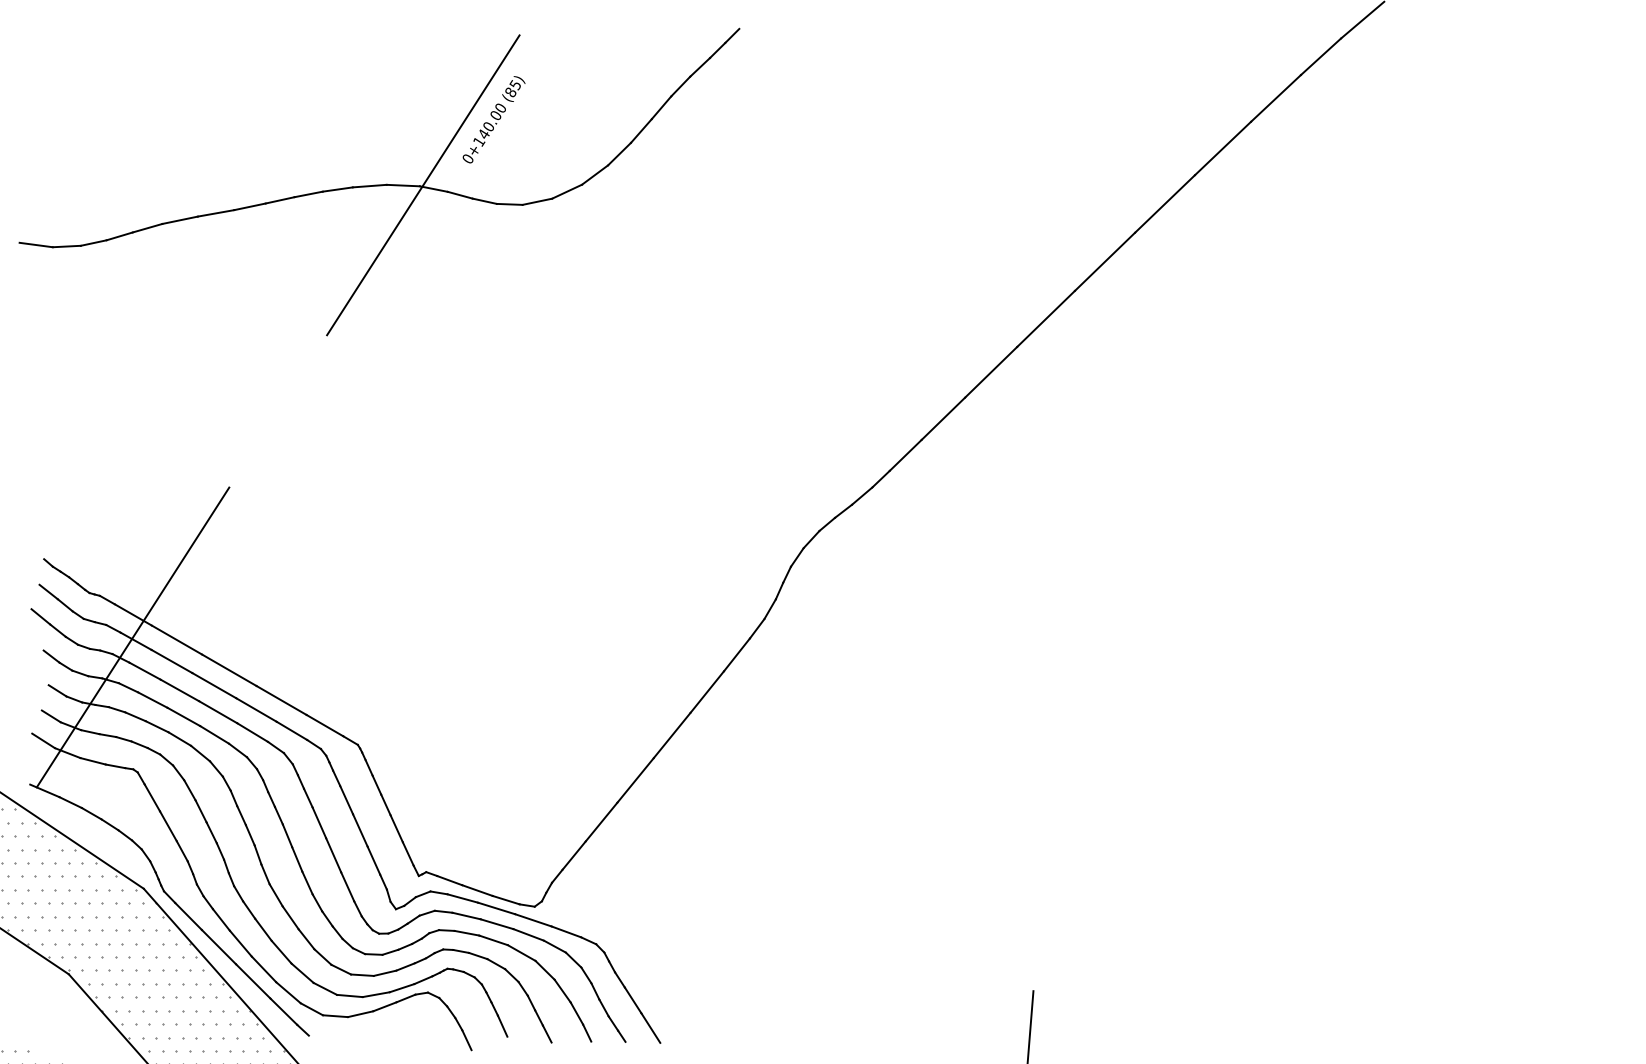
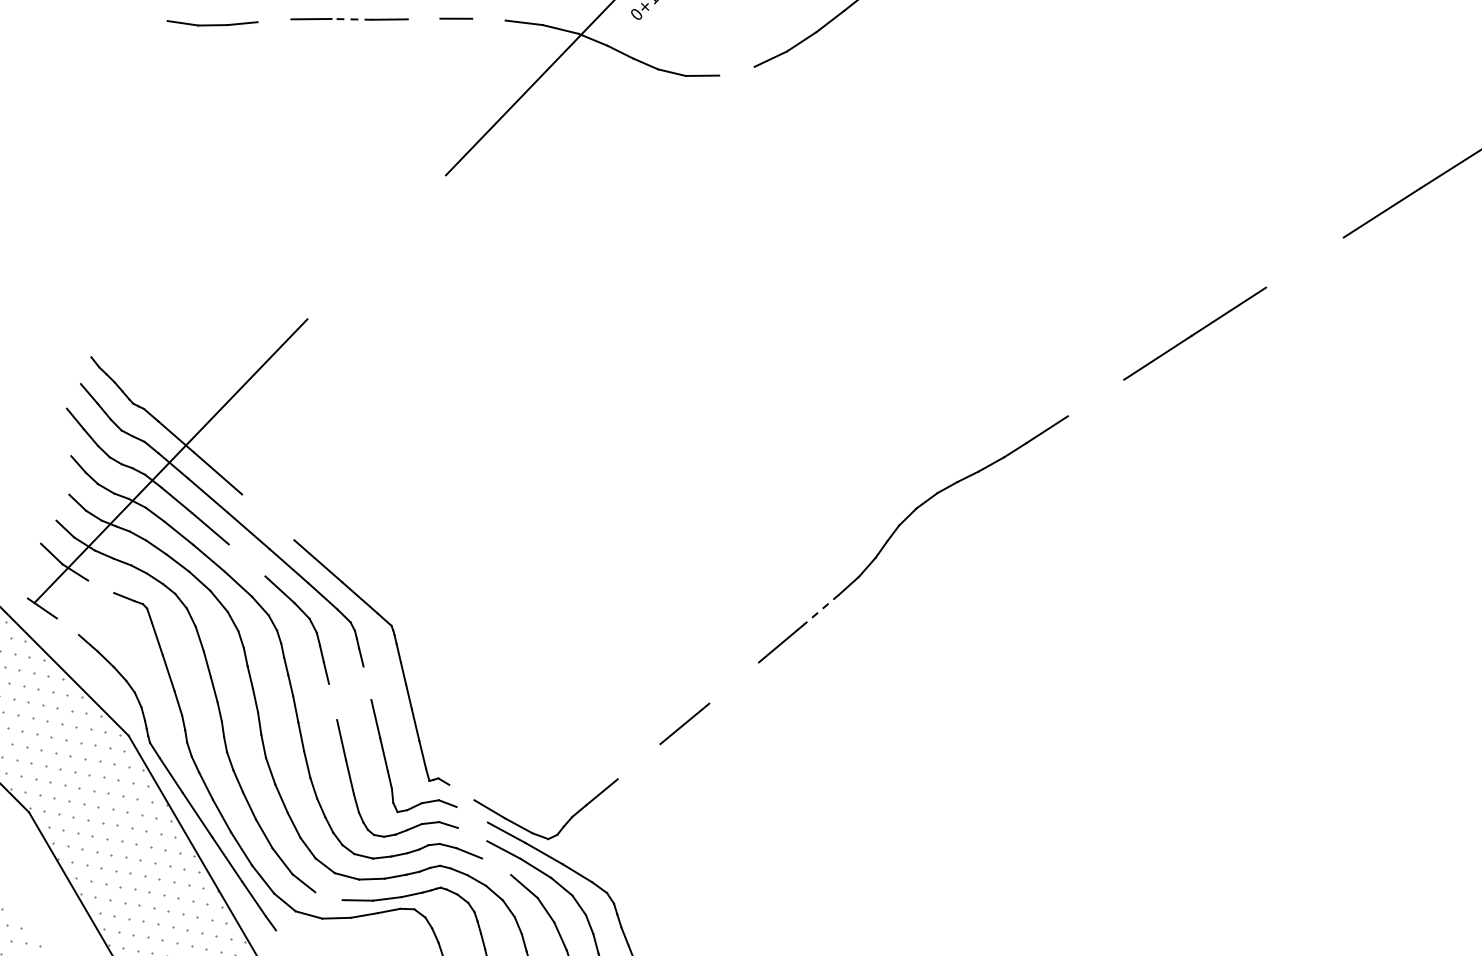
line: (337, 189) -> (488, 19), removed
line: (567, 191) -> (737, 71), removed
line: (279, 200) -> (423, 19), removed
line: (215, 213) -> (351, 19), solid -> dashed
line: (147, 227) -> (274, 19), removed
line: (35, 244) -> (149, 14), removed
line: (1104, 261) -> (1304, 262), removed
line: (943, 418) -> (1096, 397), removed
line: (736, 654) -> (821, 609), solid -> dashed
line: (229, 670) -> (268, 517), removed
line: (218, 712) -> (247, 560), removed
line: (671, 735) -> (733, 682), removed
line: (92, 761) -> (100, 586), removed
line: (346, 799) -> (367, 682), removed
line: (70, 802) -> (67, 626), removed
line: (601, 821) -> (639, 761), removed
line: (319, 822) -> (333, 701), removed
line: (449, 880) -> (461, 792), removed
line: (462, 898) -> (471, 814), removed
line: (466, 915) -> (472, 833), removed
line: (493, 940) -> (496, 866), removed
line: (349, 995) -> (328, 895), removed

